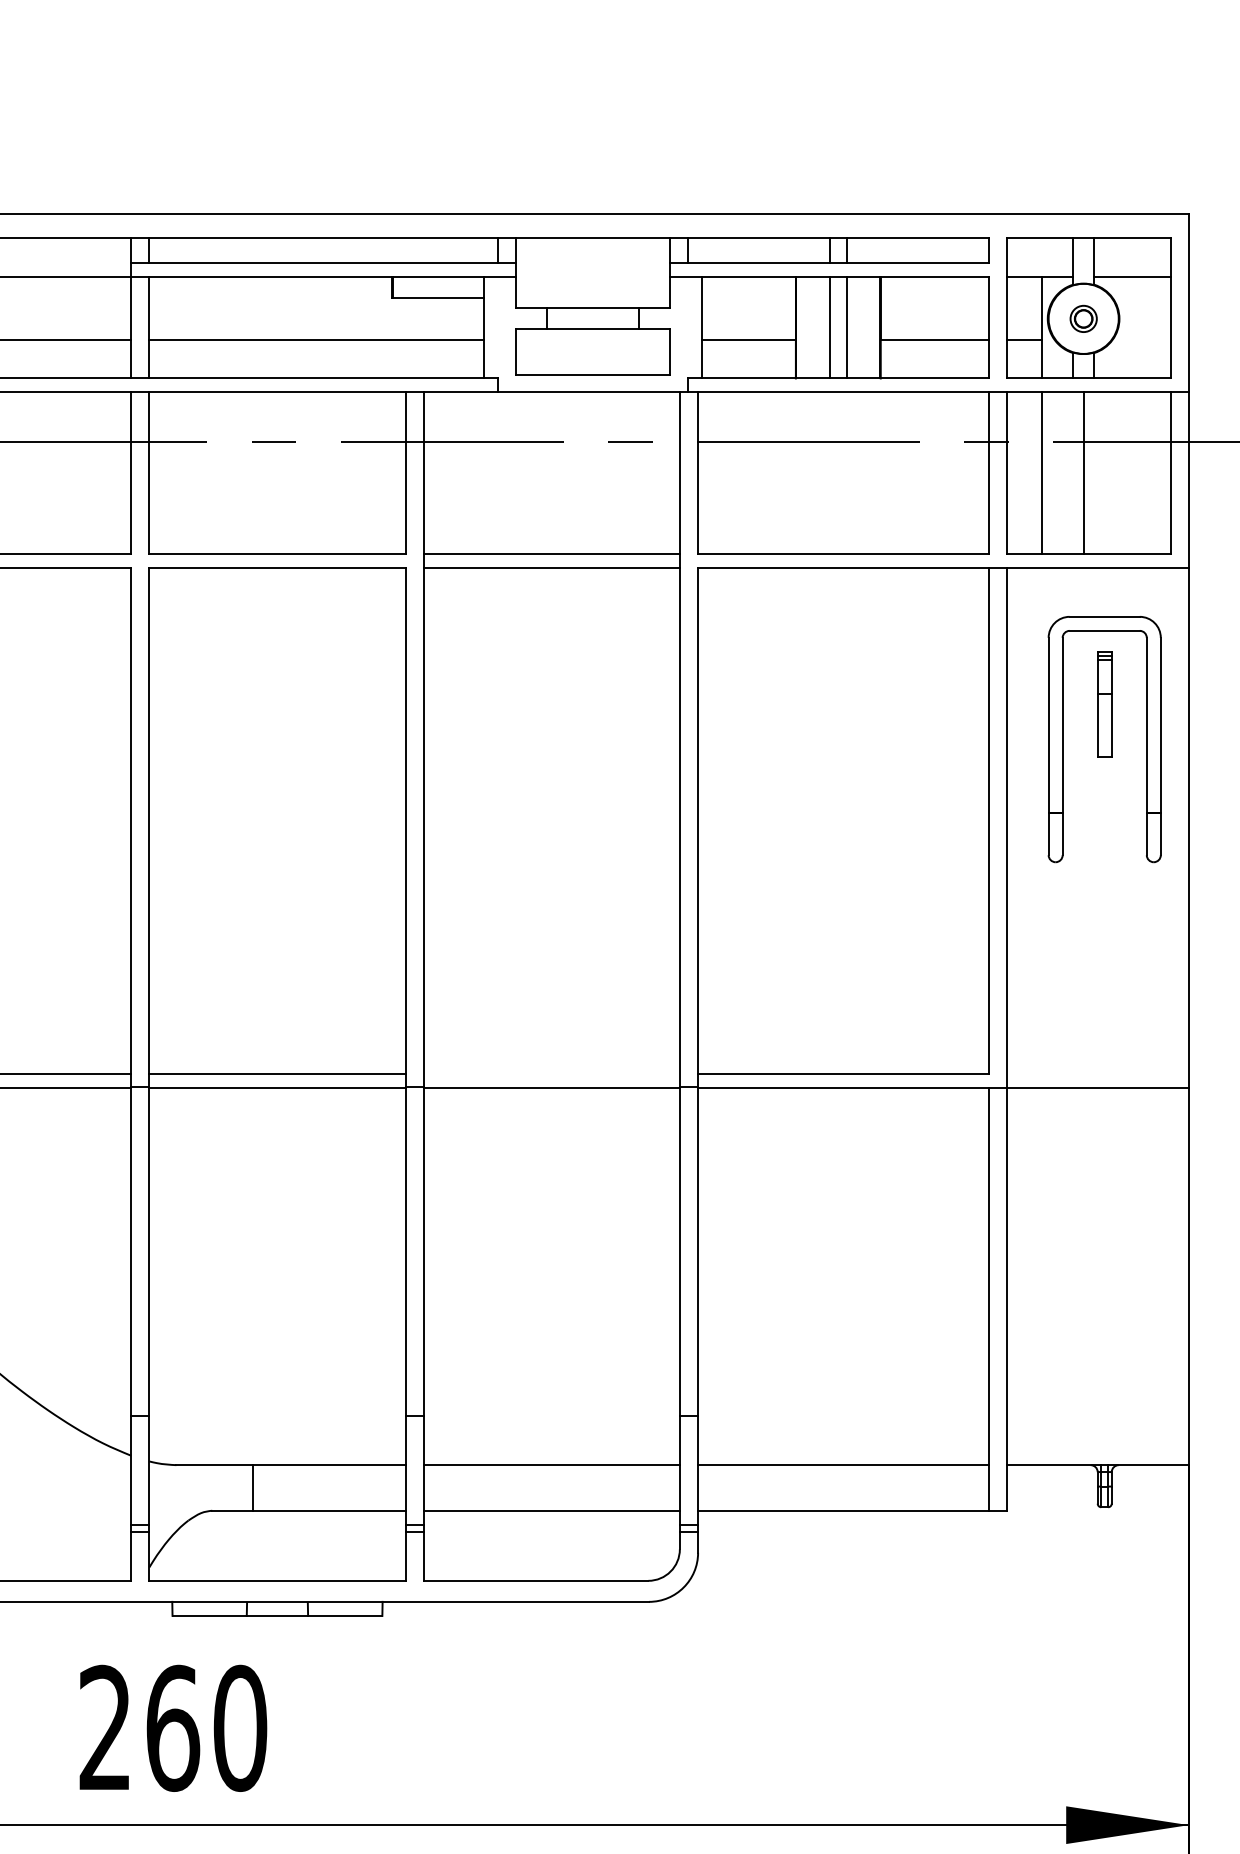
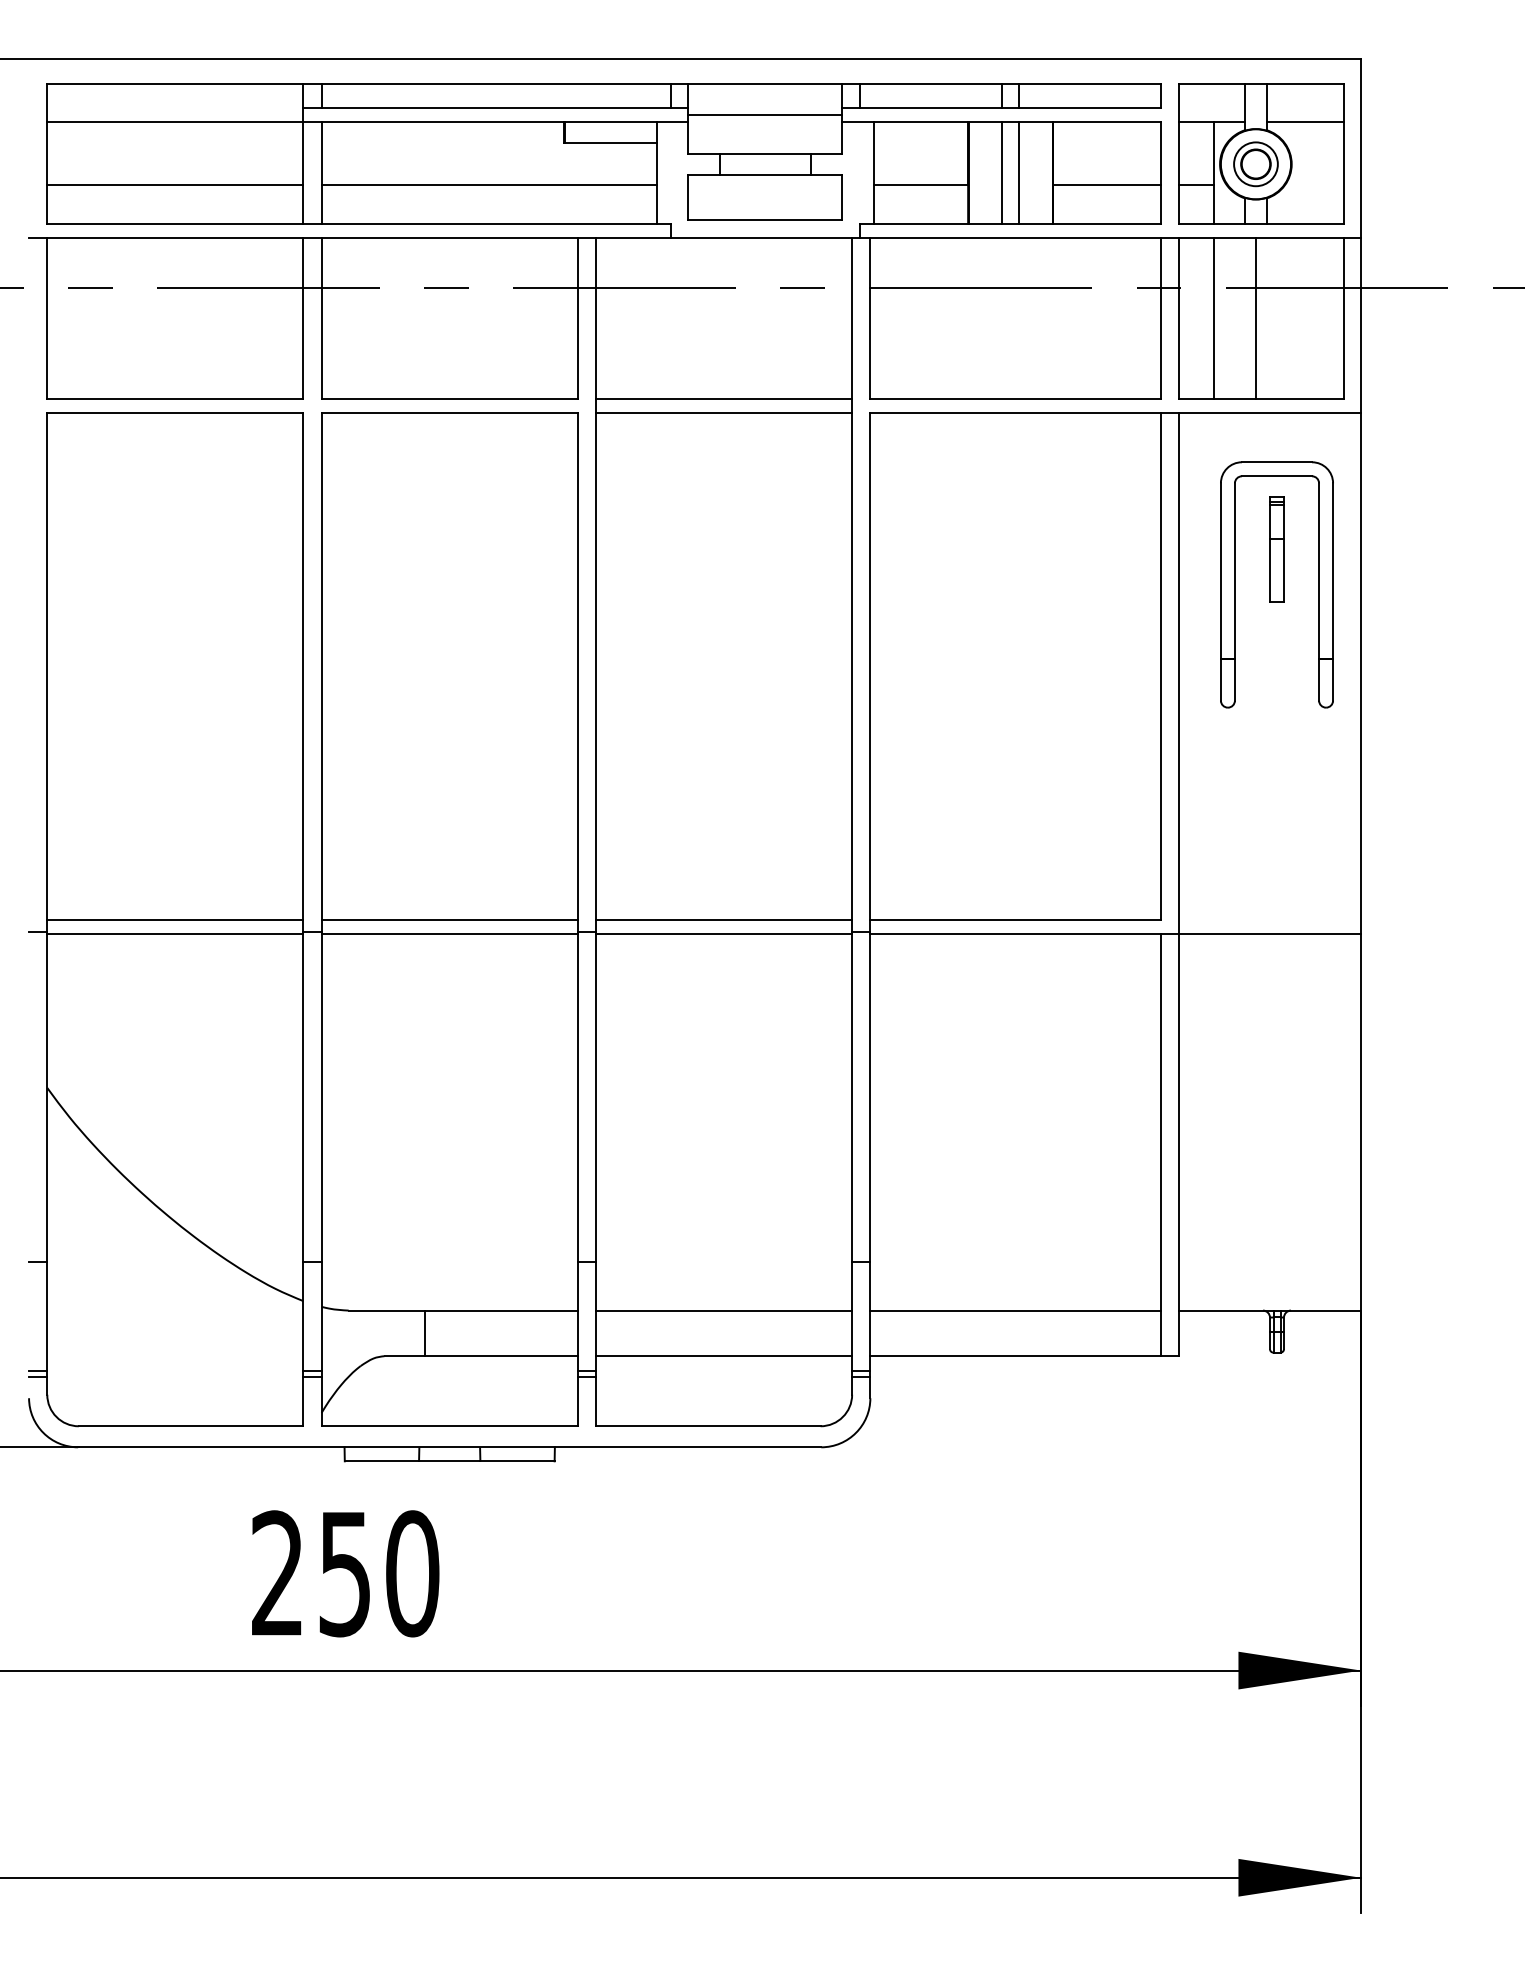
line: (593, 270) -> (765, 115), added
part: (1083, 319) -> (1255, 164), size x1.67
line: (552, 1074) -> (724, 919), added
text: (173, 1728) -> (345, 1573), 260 -> 250

